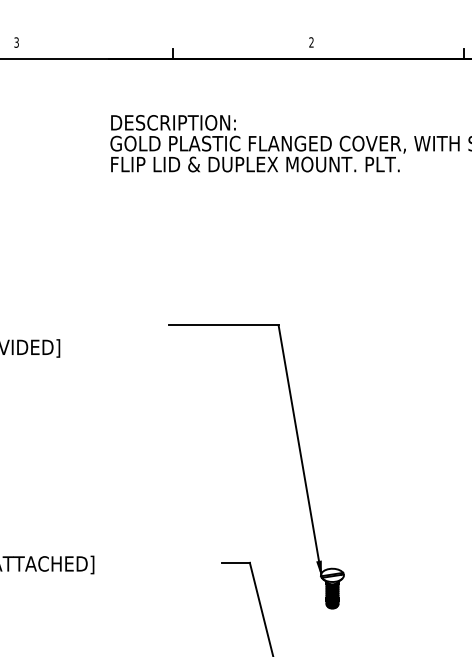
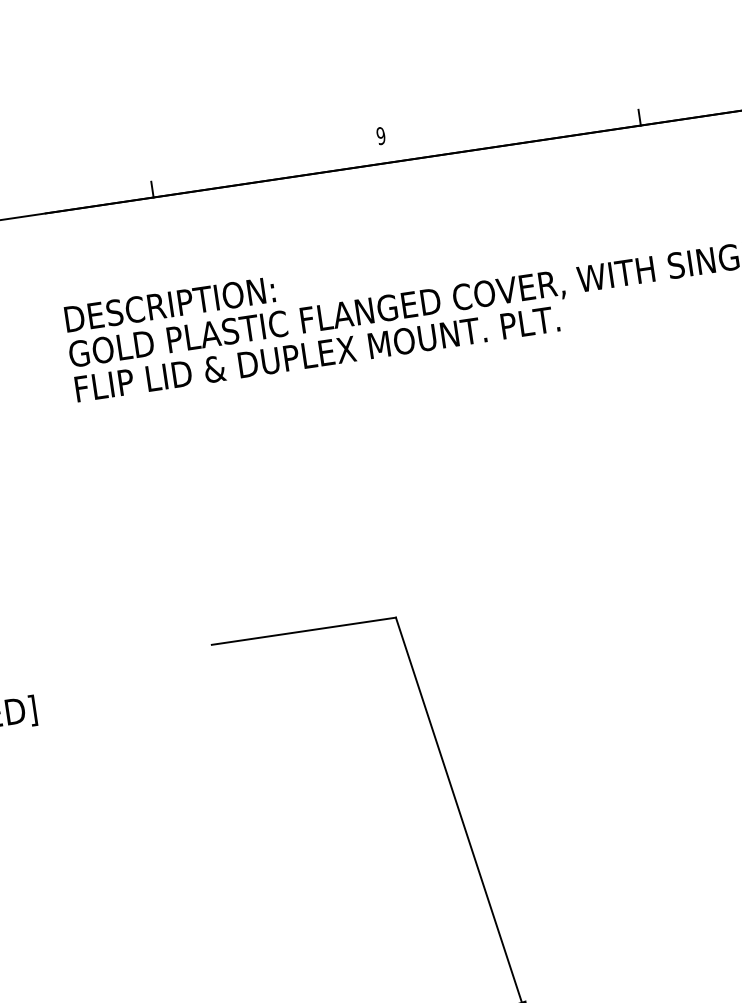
text: (311, 42) -> (381, 136), 2 -> 9

